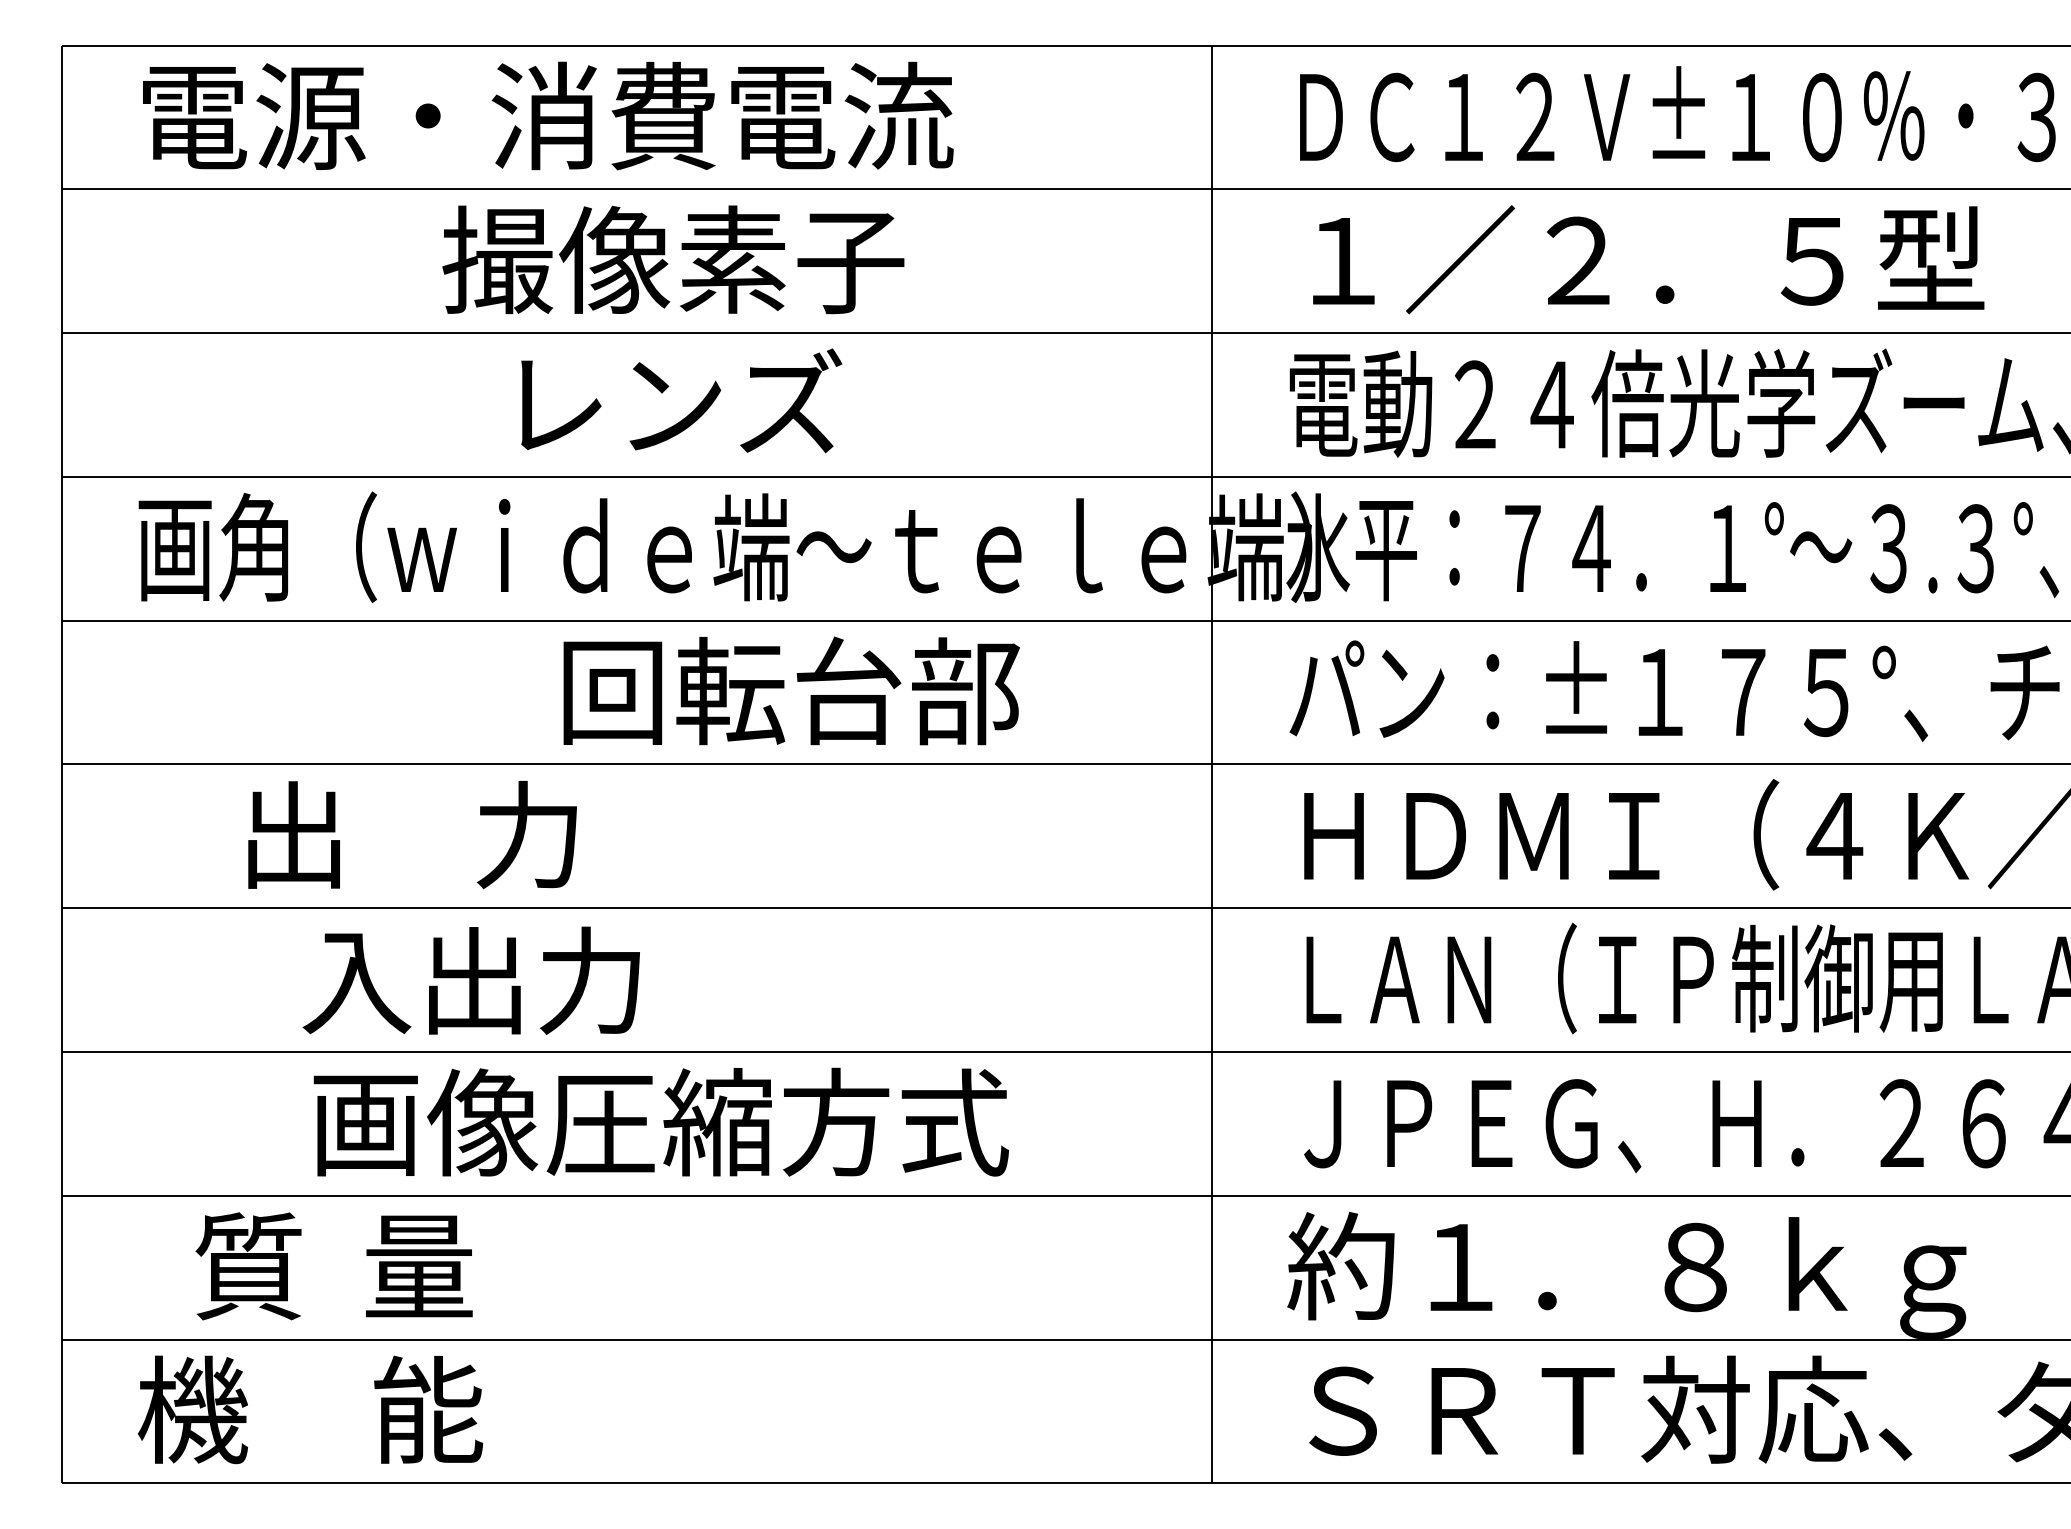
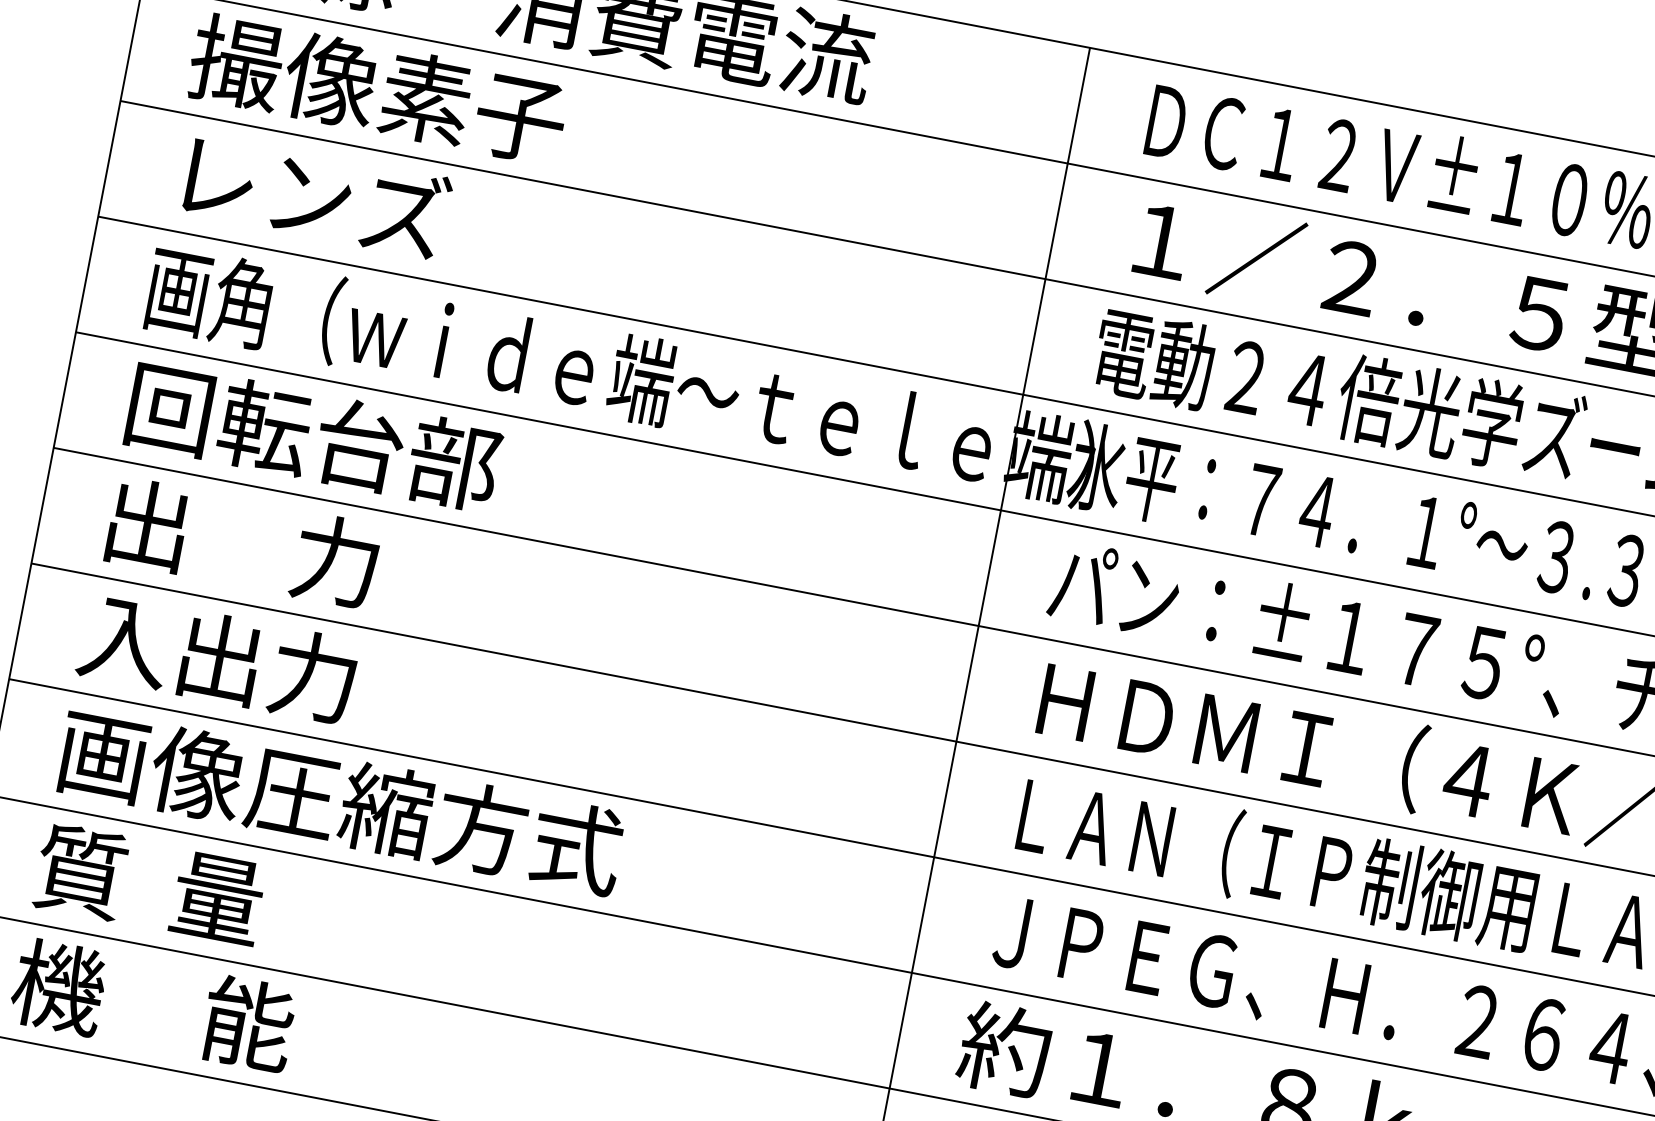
text: (673, 259) -> (378, 89), moved
text: (681, 400) -> (317, 195), moved
text: (791, 690) -> (313, 436), moved
text: (412, 835) -> (243, 543), moved
text: (470, 980) -> (217, 657), moved
text: (660, 1121) -> (340, 800), moved
text: (333, 1266) -> (149, 885), moved

